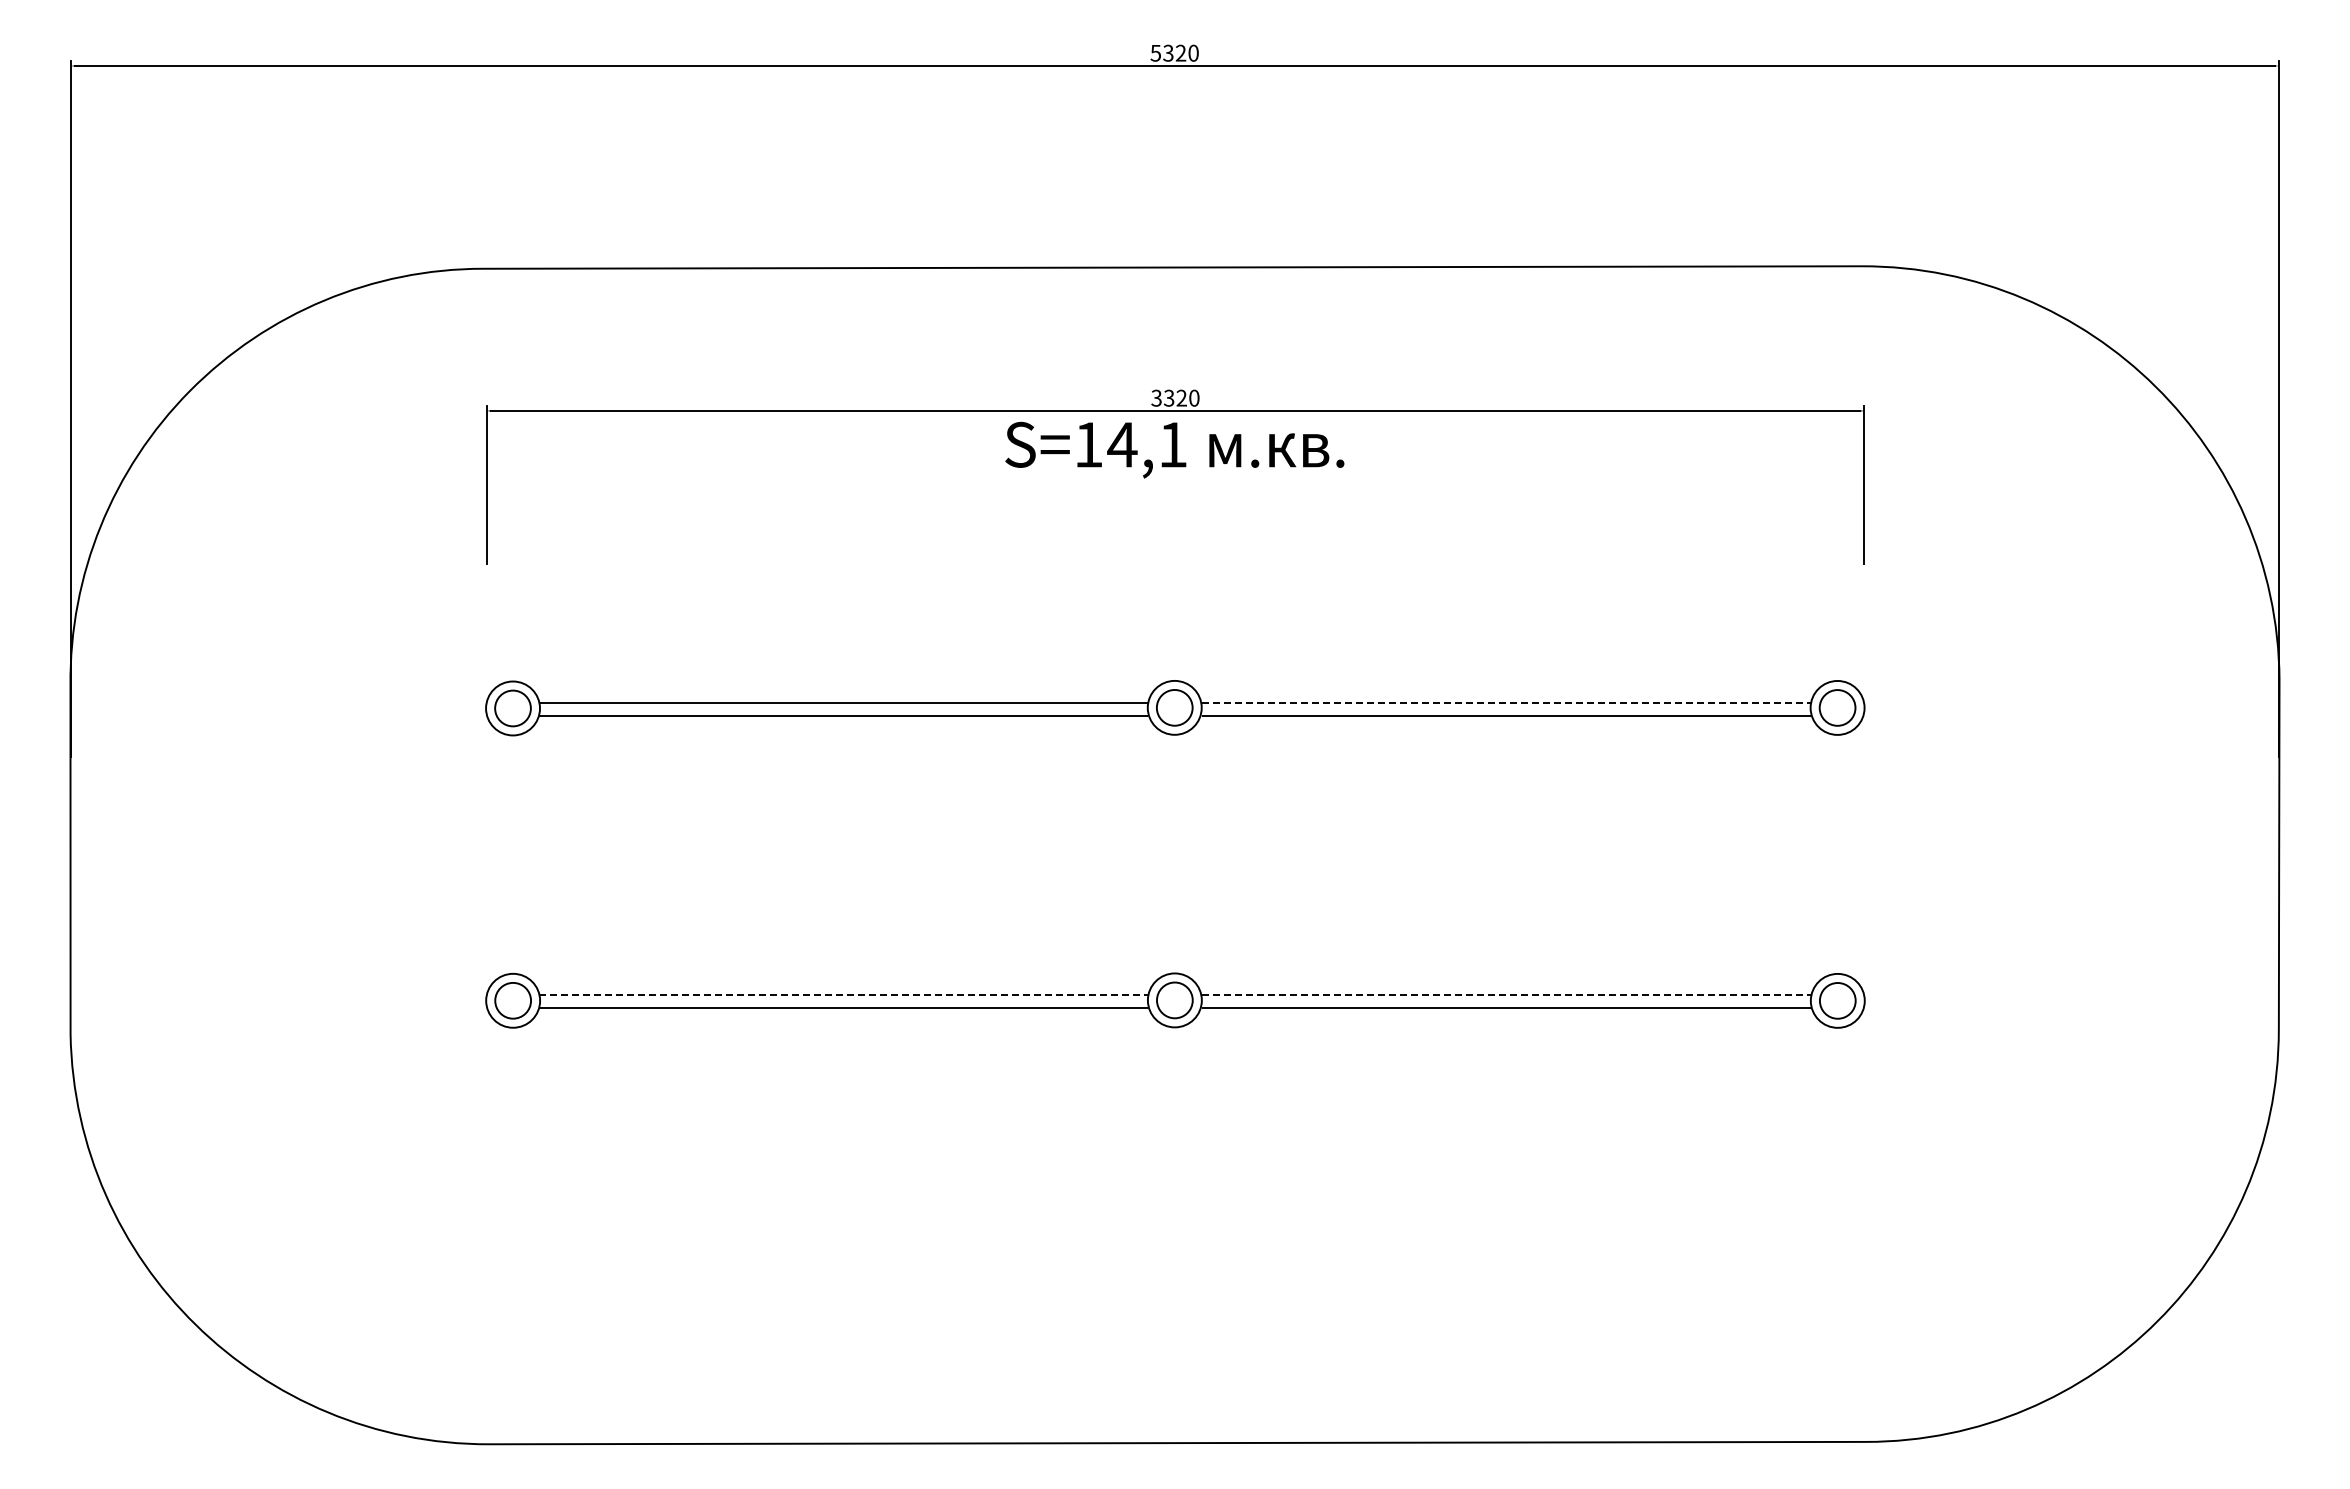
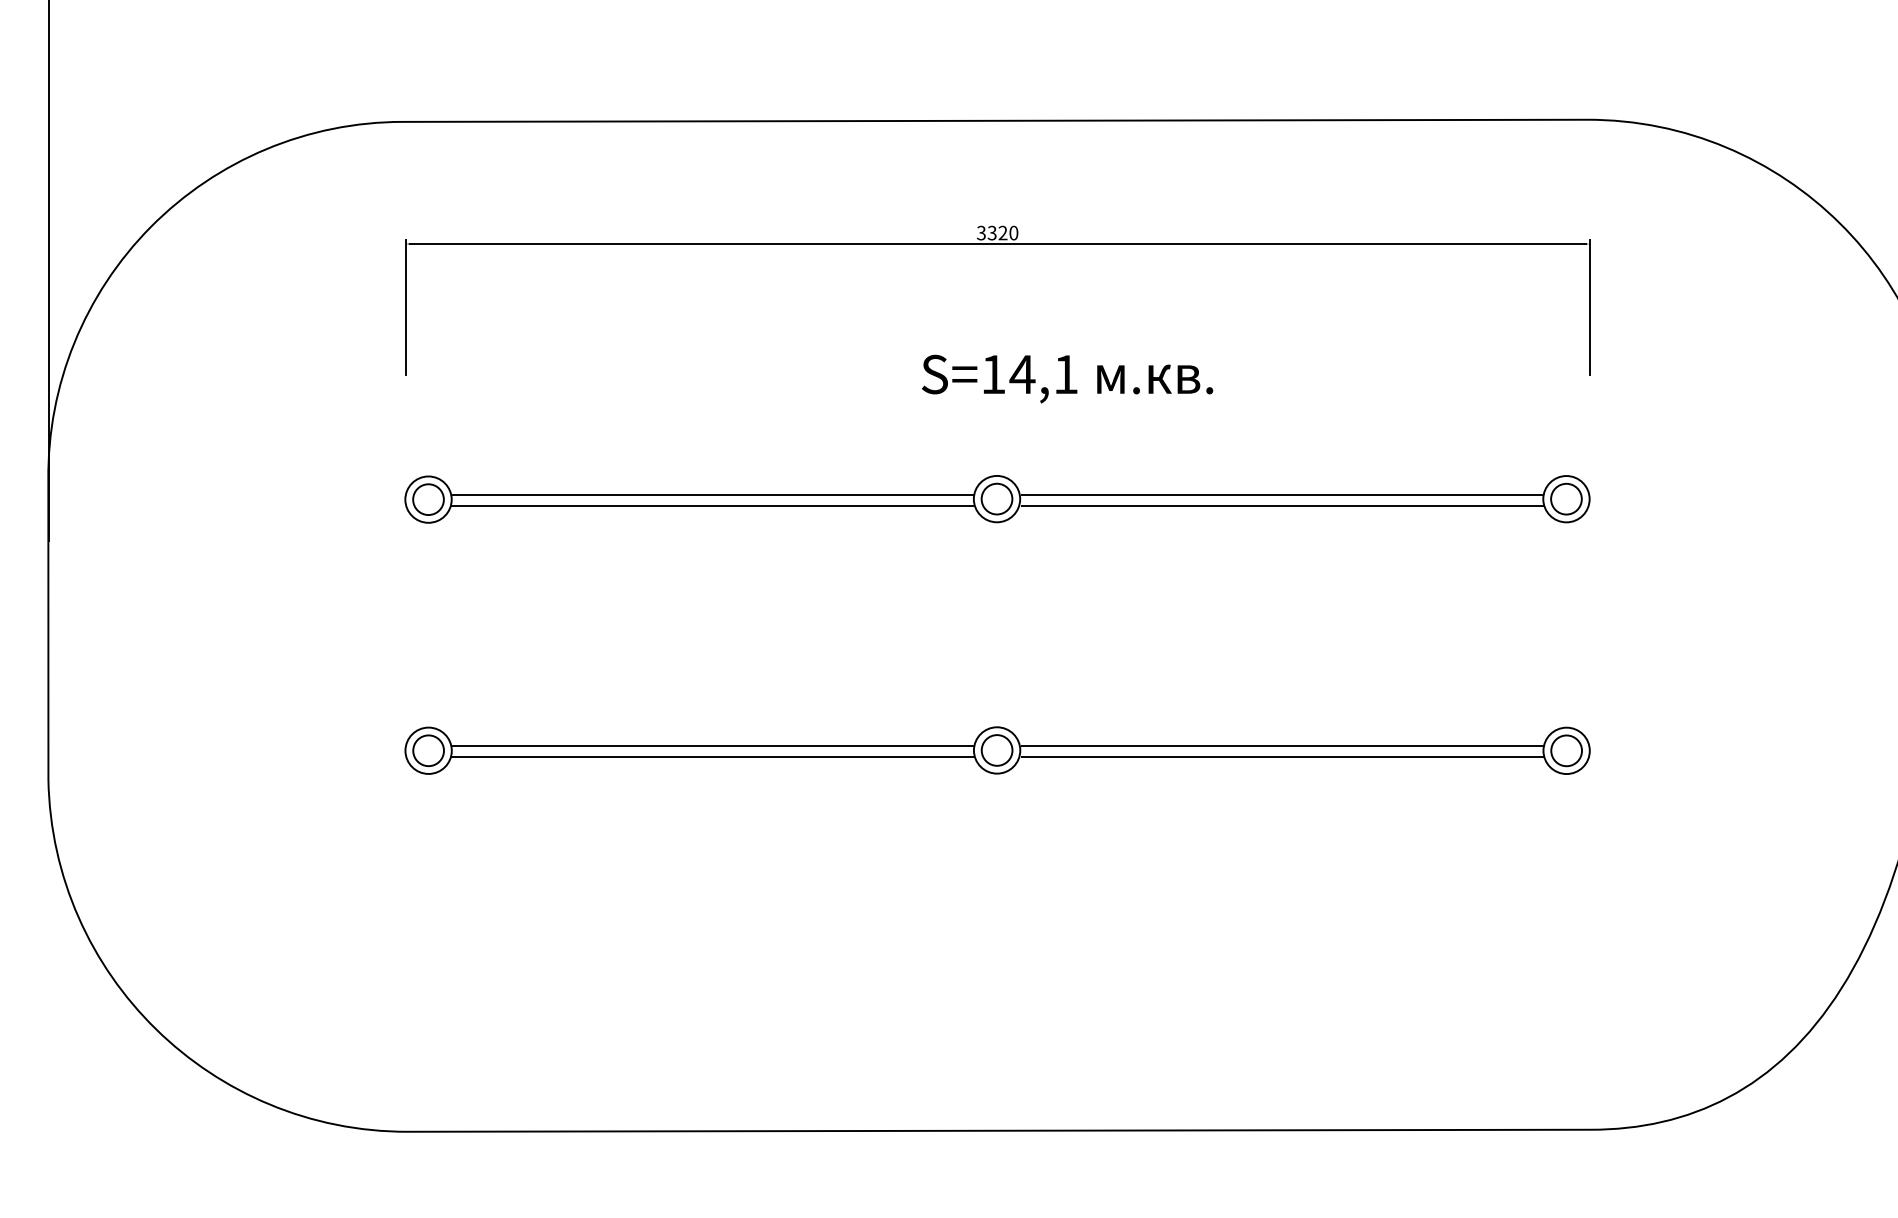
text: (1174, 449) -> (1067, 378), moved
line: (1506, 702) -> (1282, 494), dashed -> solid
line: (843, 994) -> (712, 745), dashed -> solid
line: (1506, 994) -> (1282, 745), dashed -> solid

